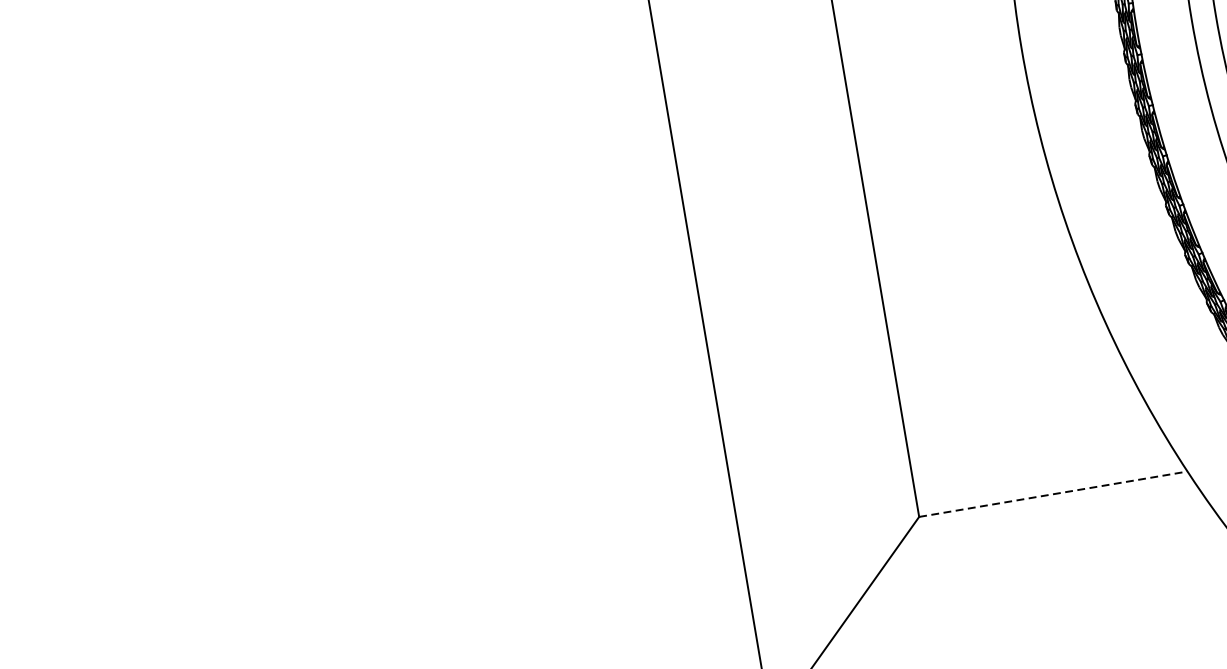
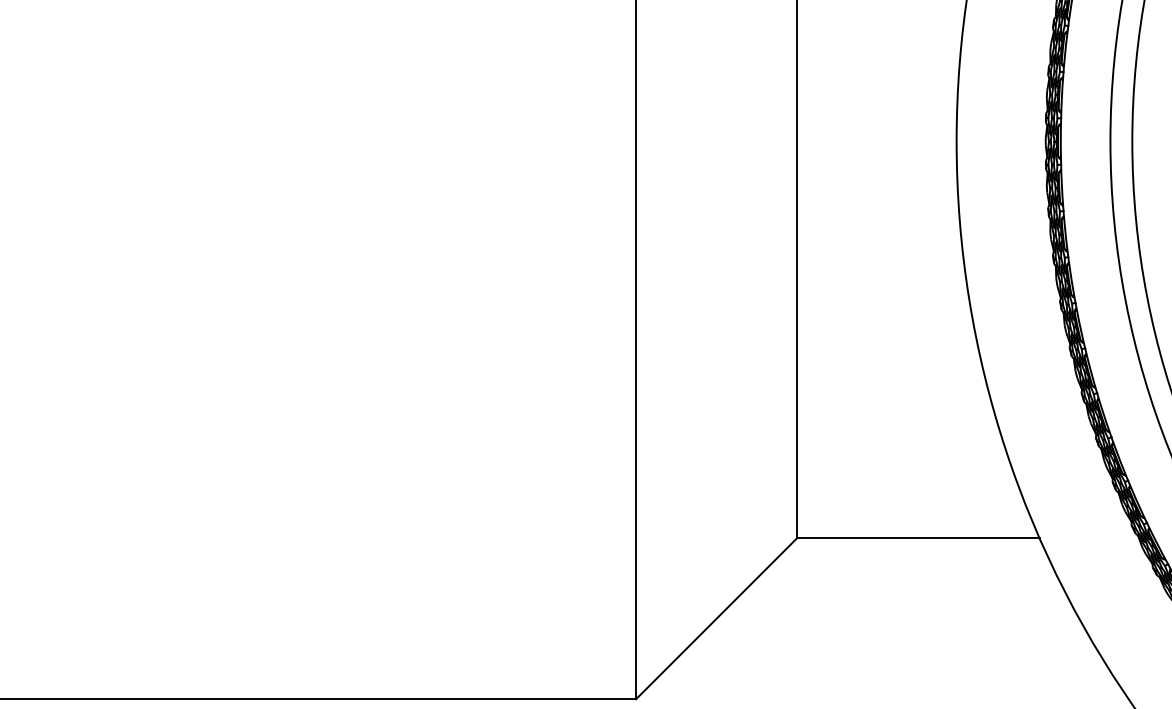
line: (1053, 494) -> (918, 538), dashed -> solid

